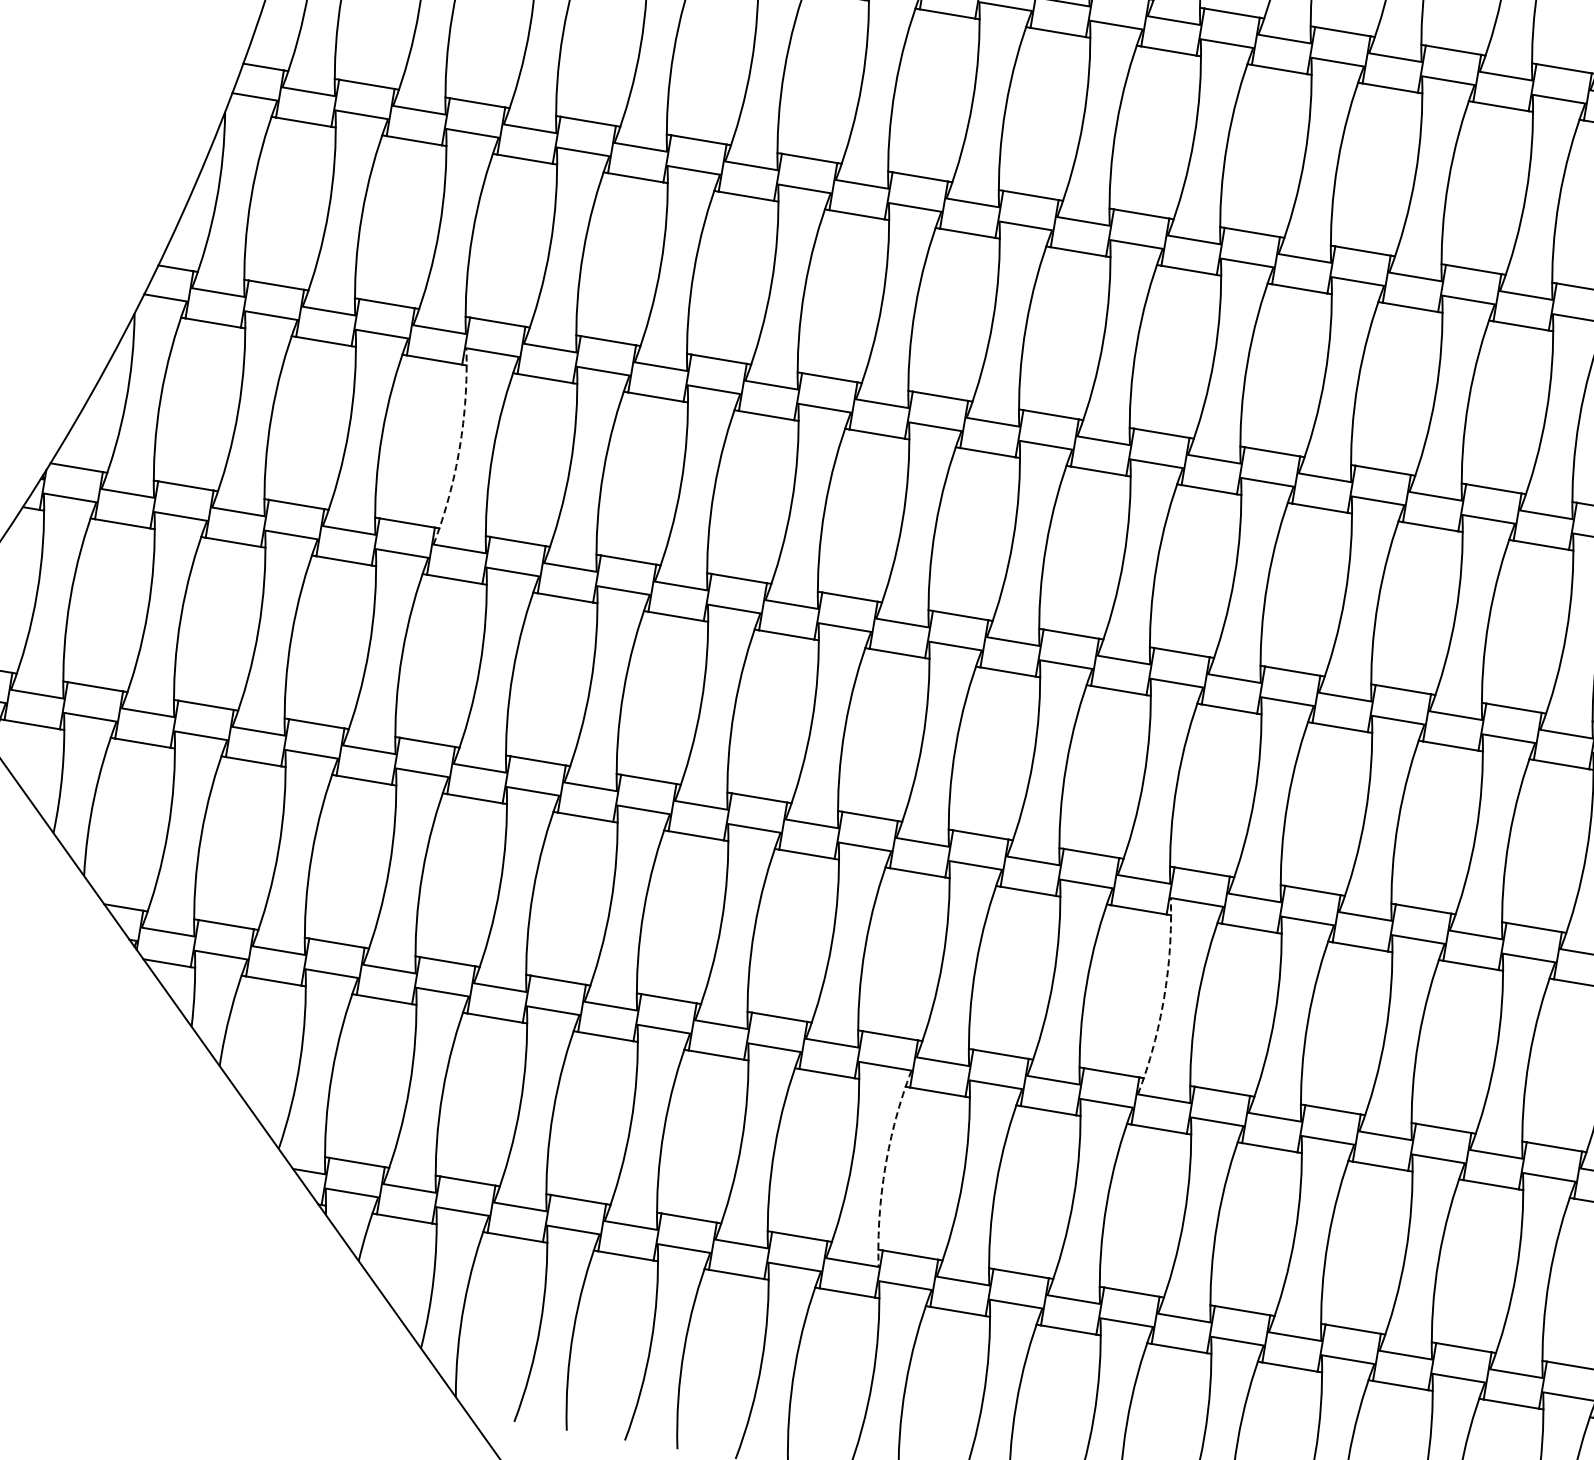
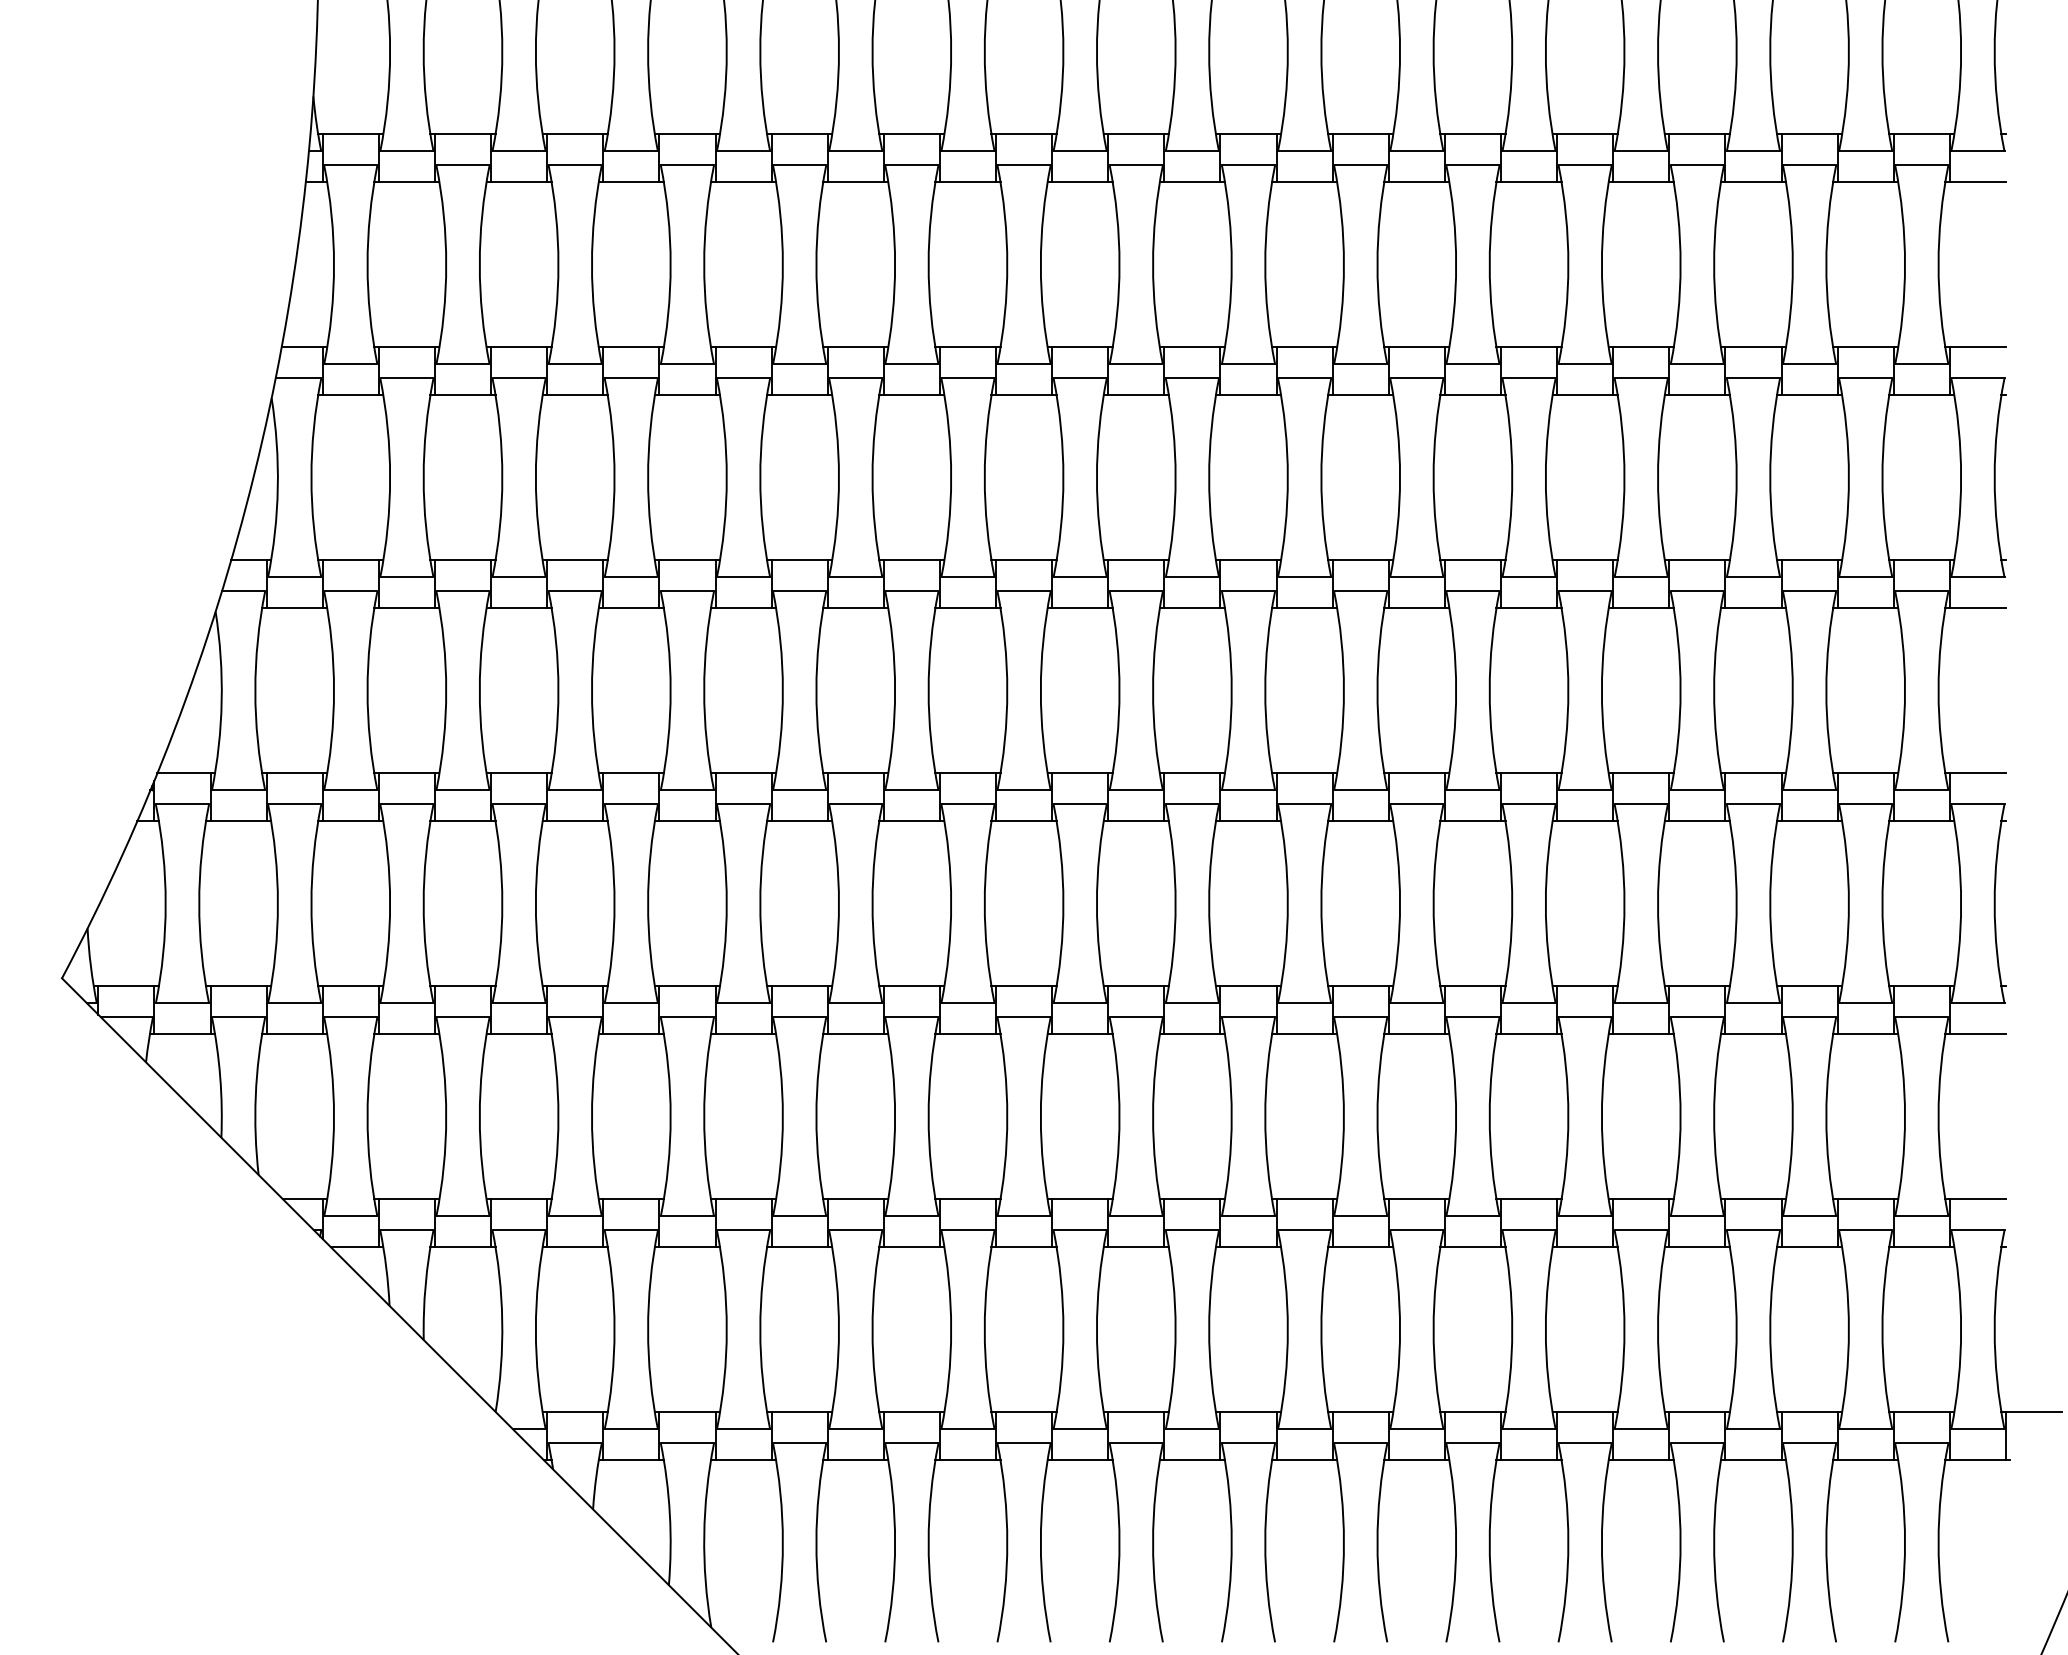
arc: (459, 447) -> (558, 690), dashed -> solid
arc: (1163, 997) -> (1343, 1116), dashed -> solid
arc: (884, 1166) -> (1096, 1329), dashed -> solid

